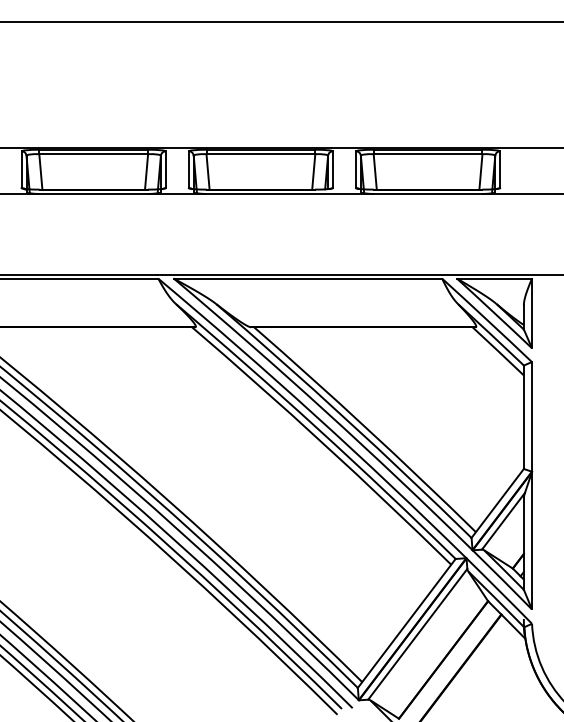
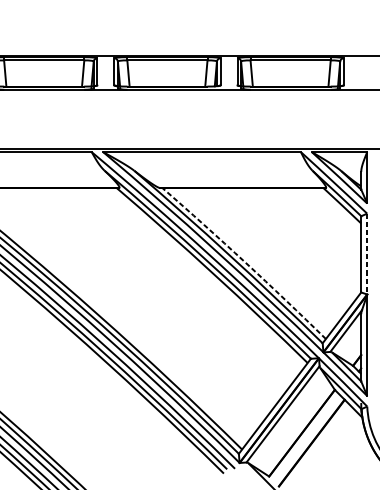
line: (531, 416) -> (366, 253), solid -> dashed
arc: (366, 428) -> (245, 262), solid -> dashed

